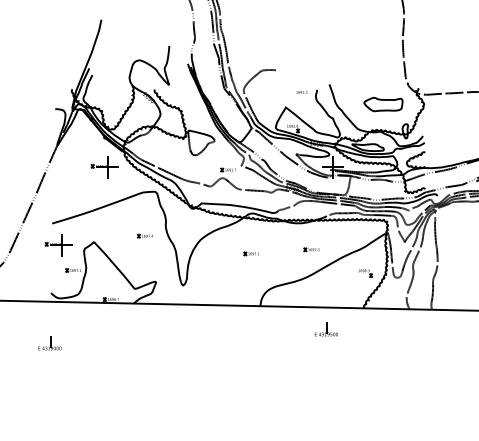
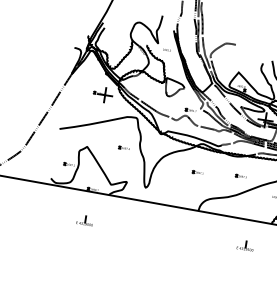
text: (301, 92) -> (166, 50), moved
part: (58, 245) -> (61, 145), removed
part: (326, 329) -> (245, 245), moved
part: (49, 343) -> (84, 220), moved

